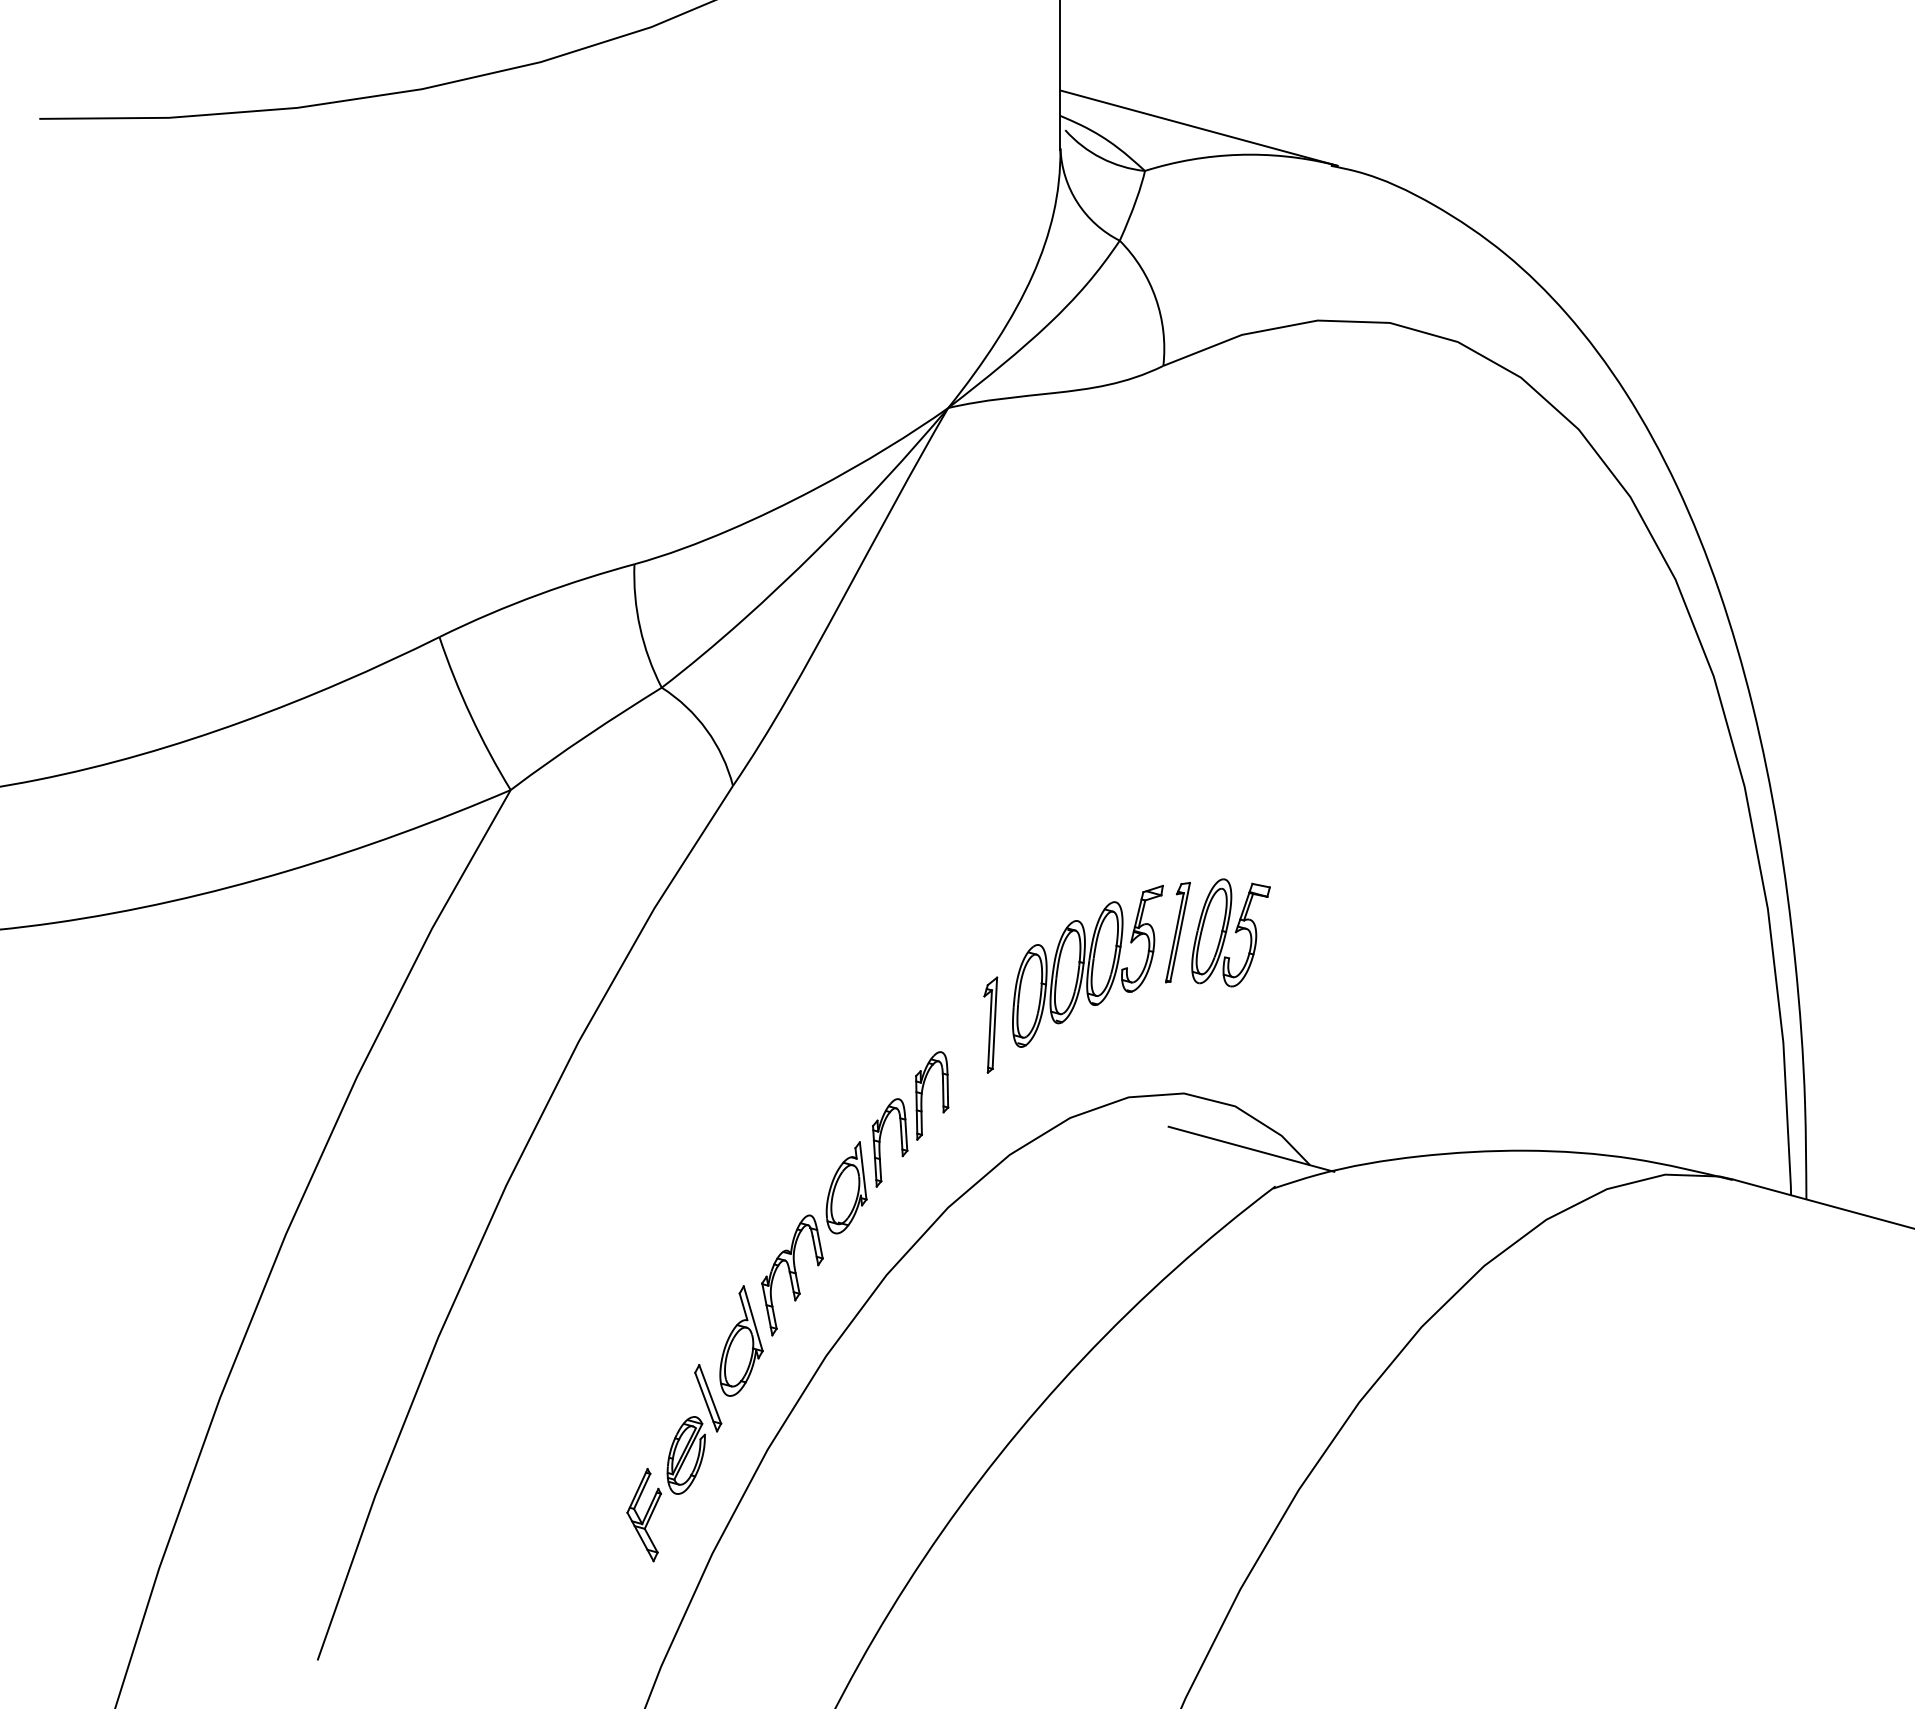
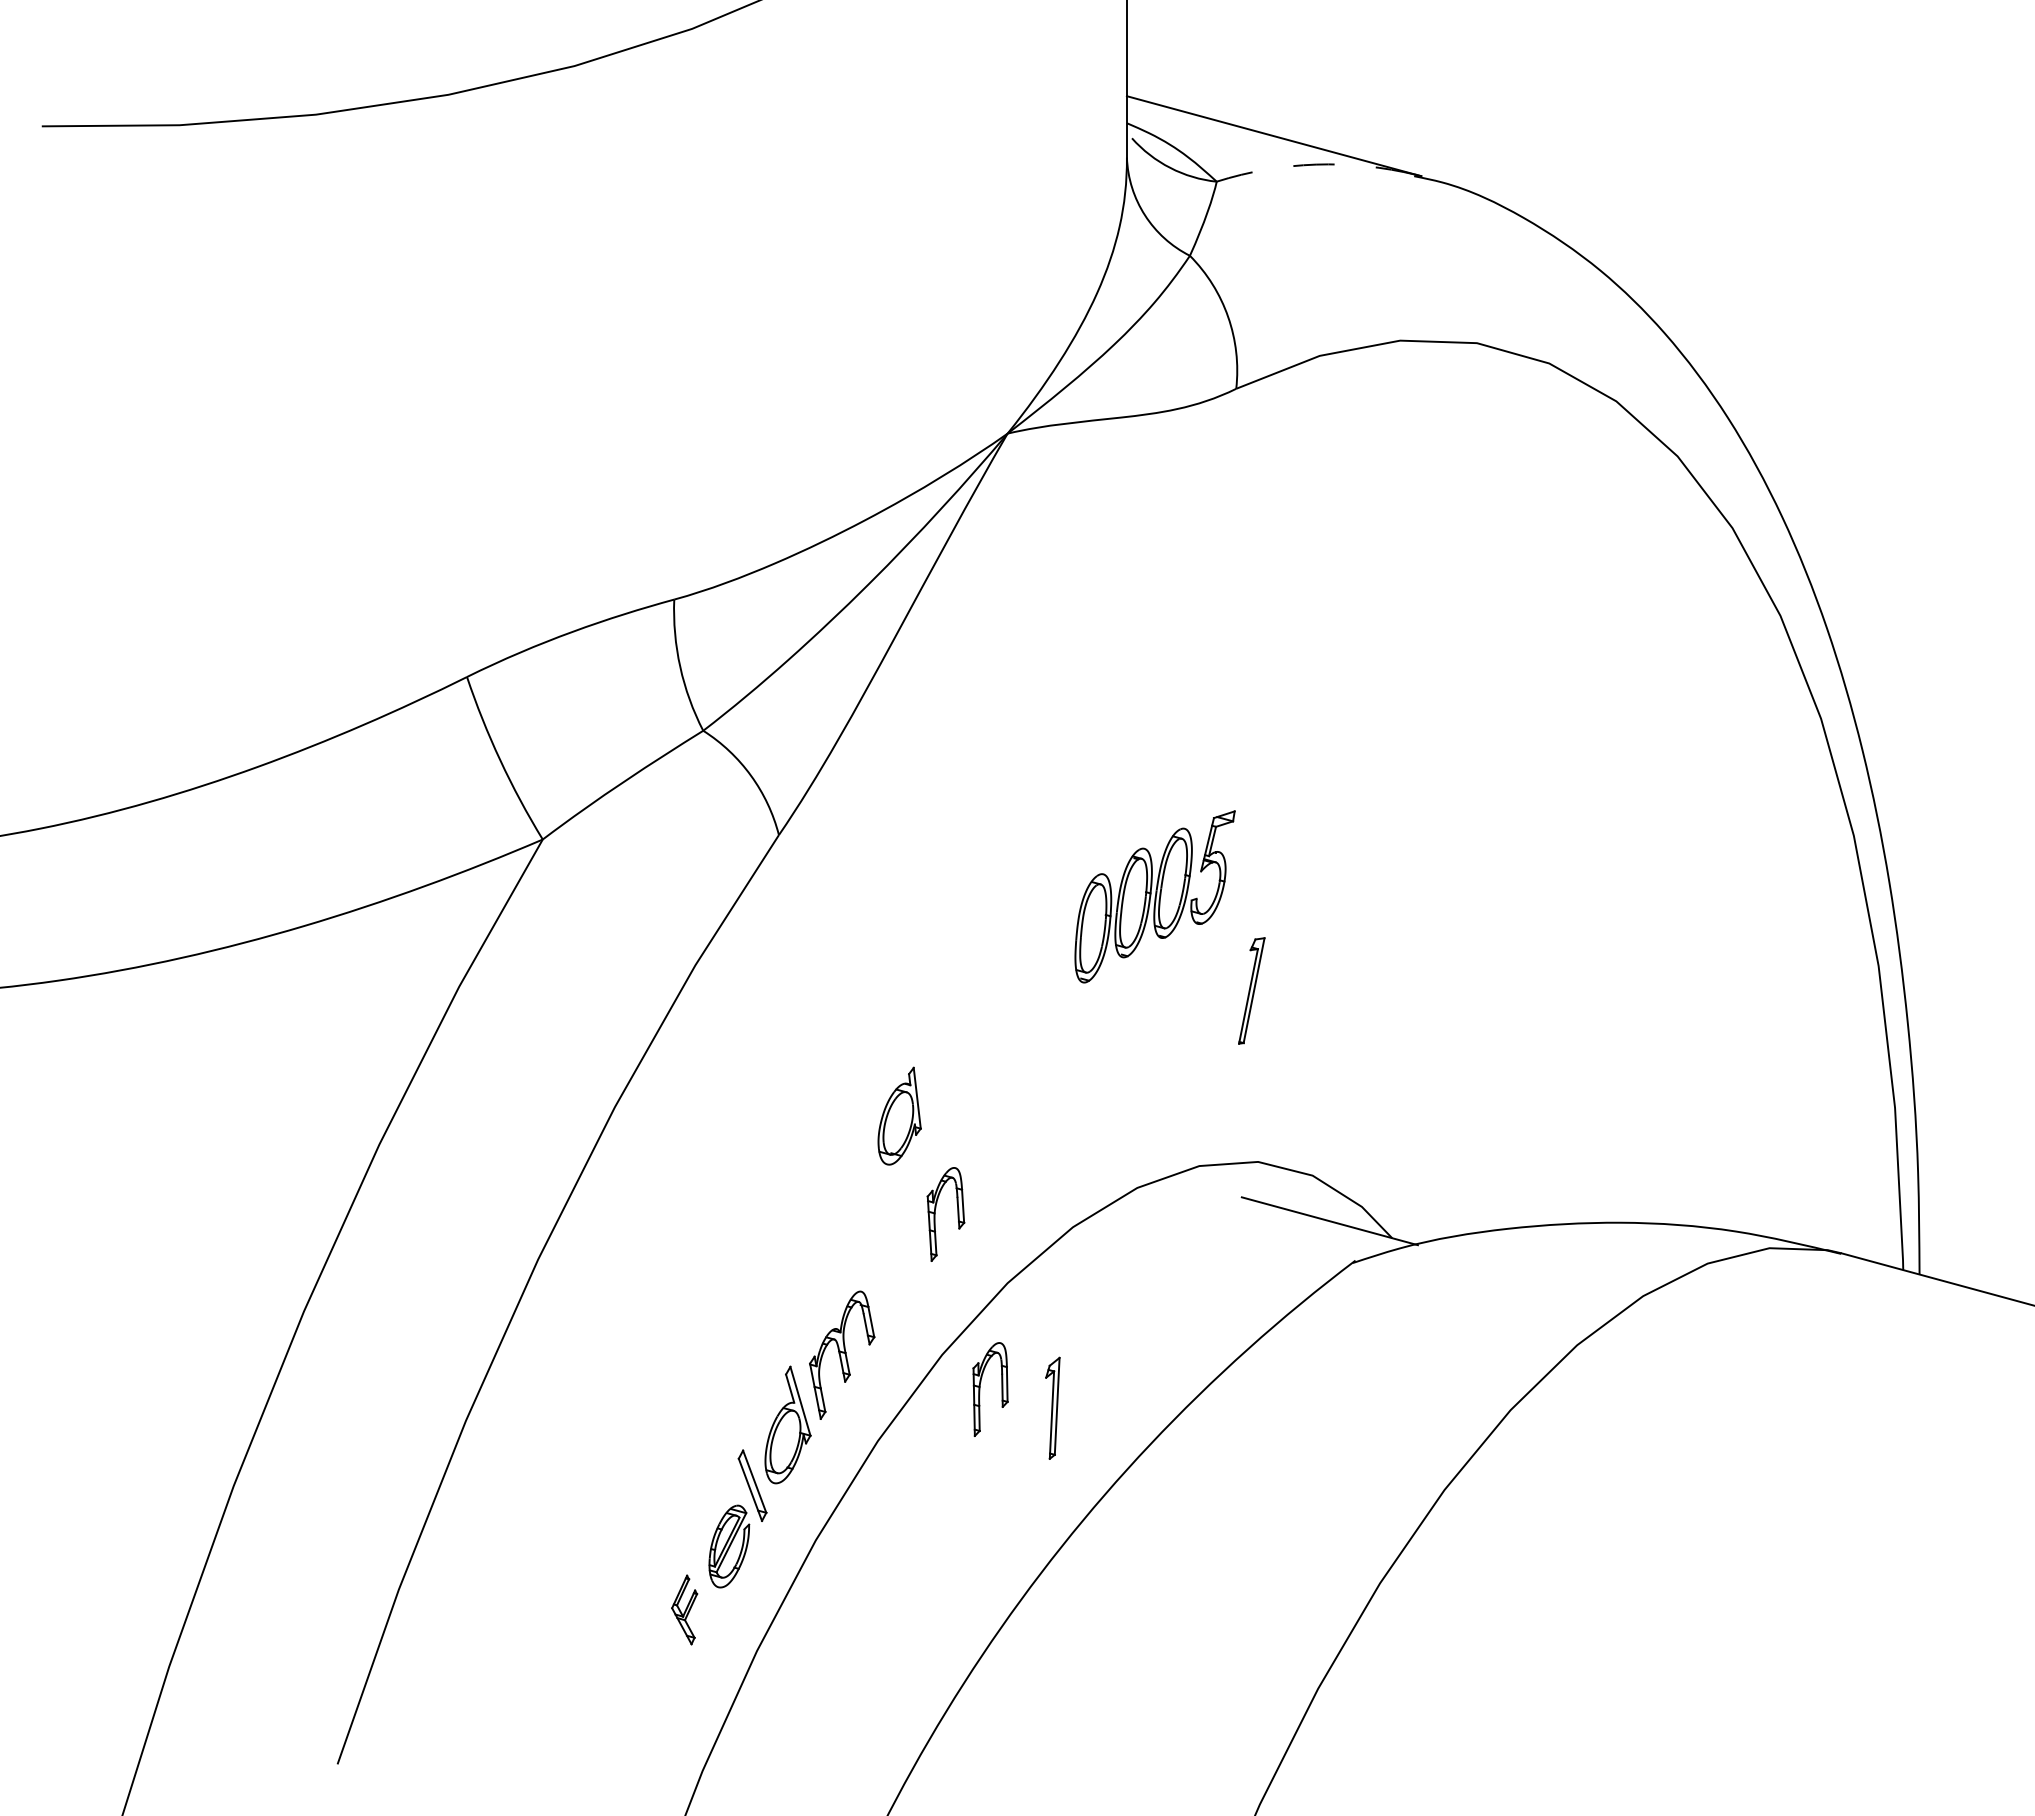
arc: (1238, 154) -> (1316, 164), solid -> dashed
part: (1231, 933) -> (1308, 991), removed
part: (1087, 966) -> (1154, 896), moved
part: (990, 1024) -> (1052, 1407), moved
part: (922, 1095) -> (980, 1389), moved
part: (846, 1187) -> (899, 1115), moved
part: (644, 1514) -> (684, 1609), size x0.7

